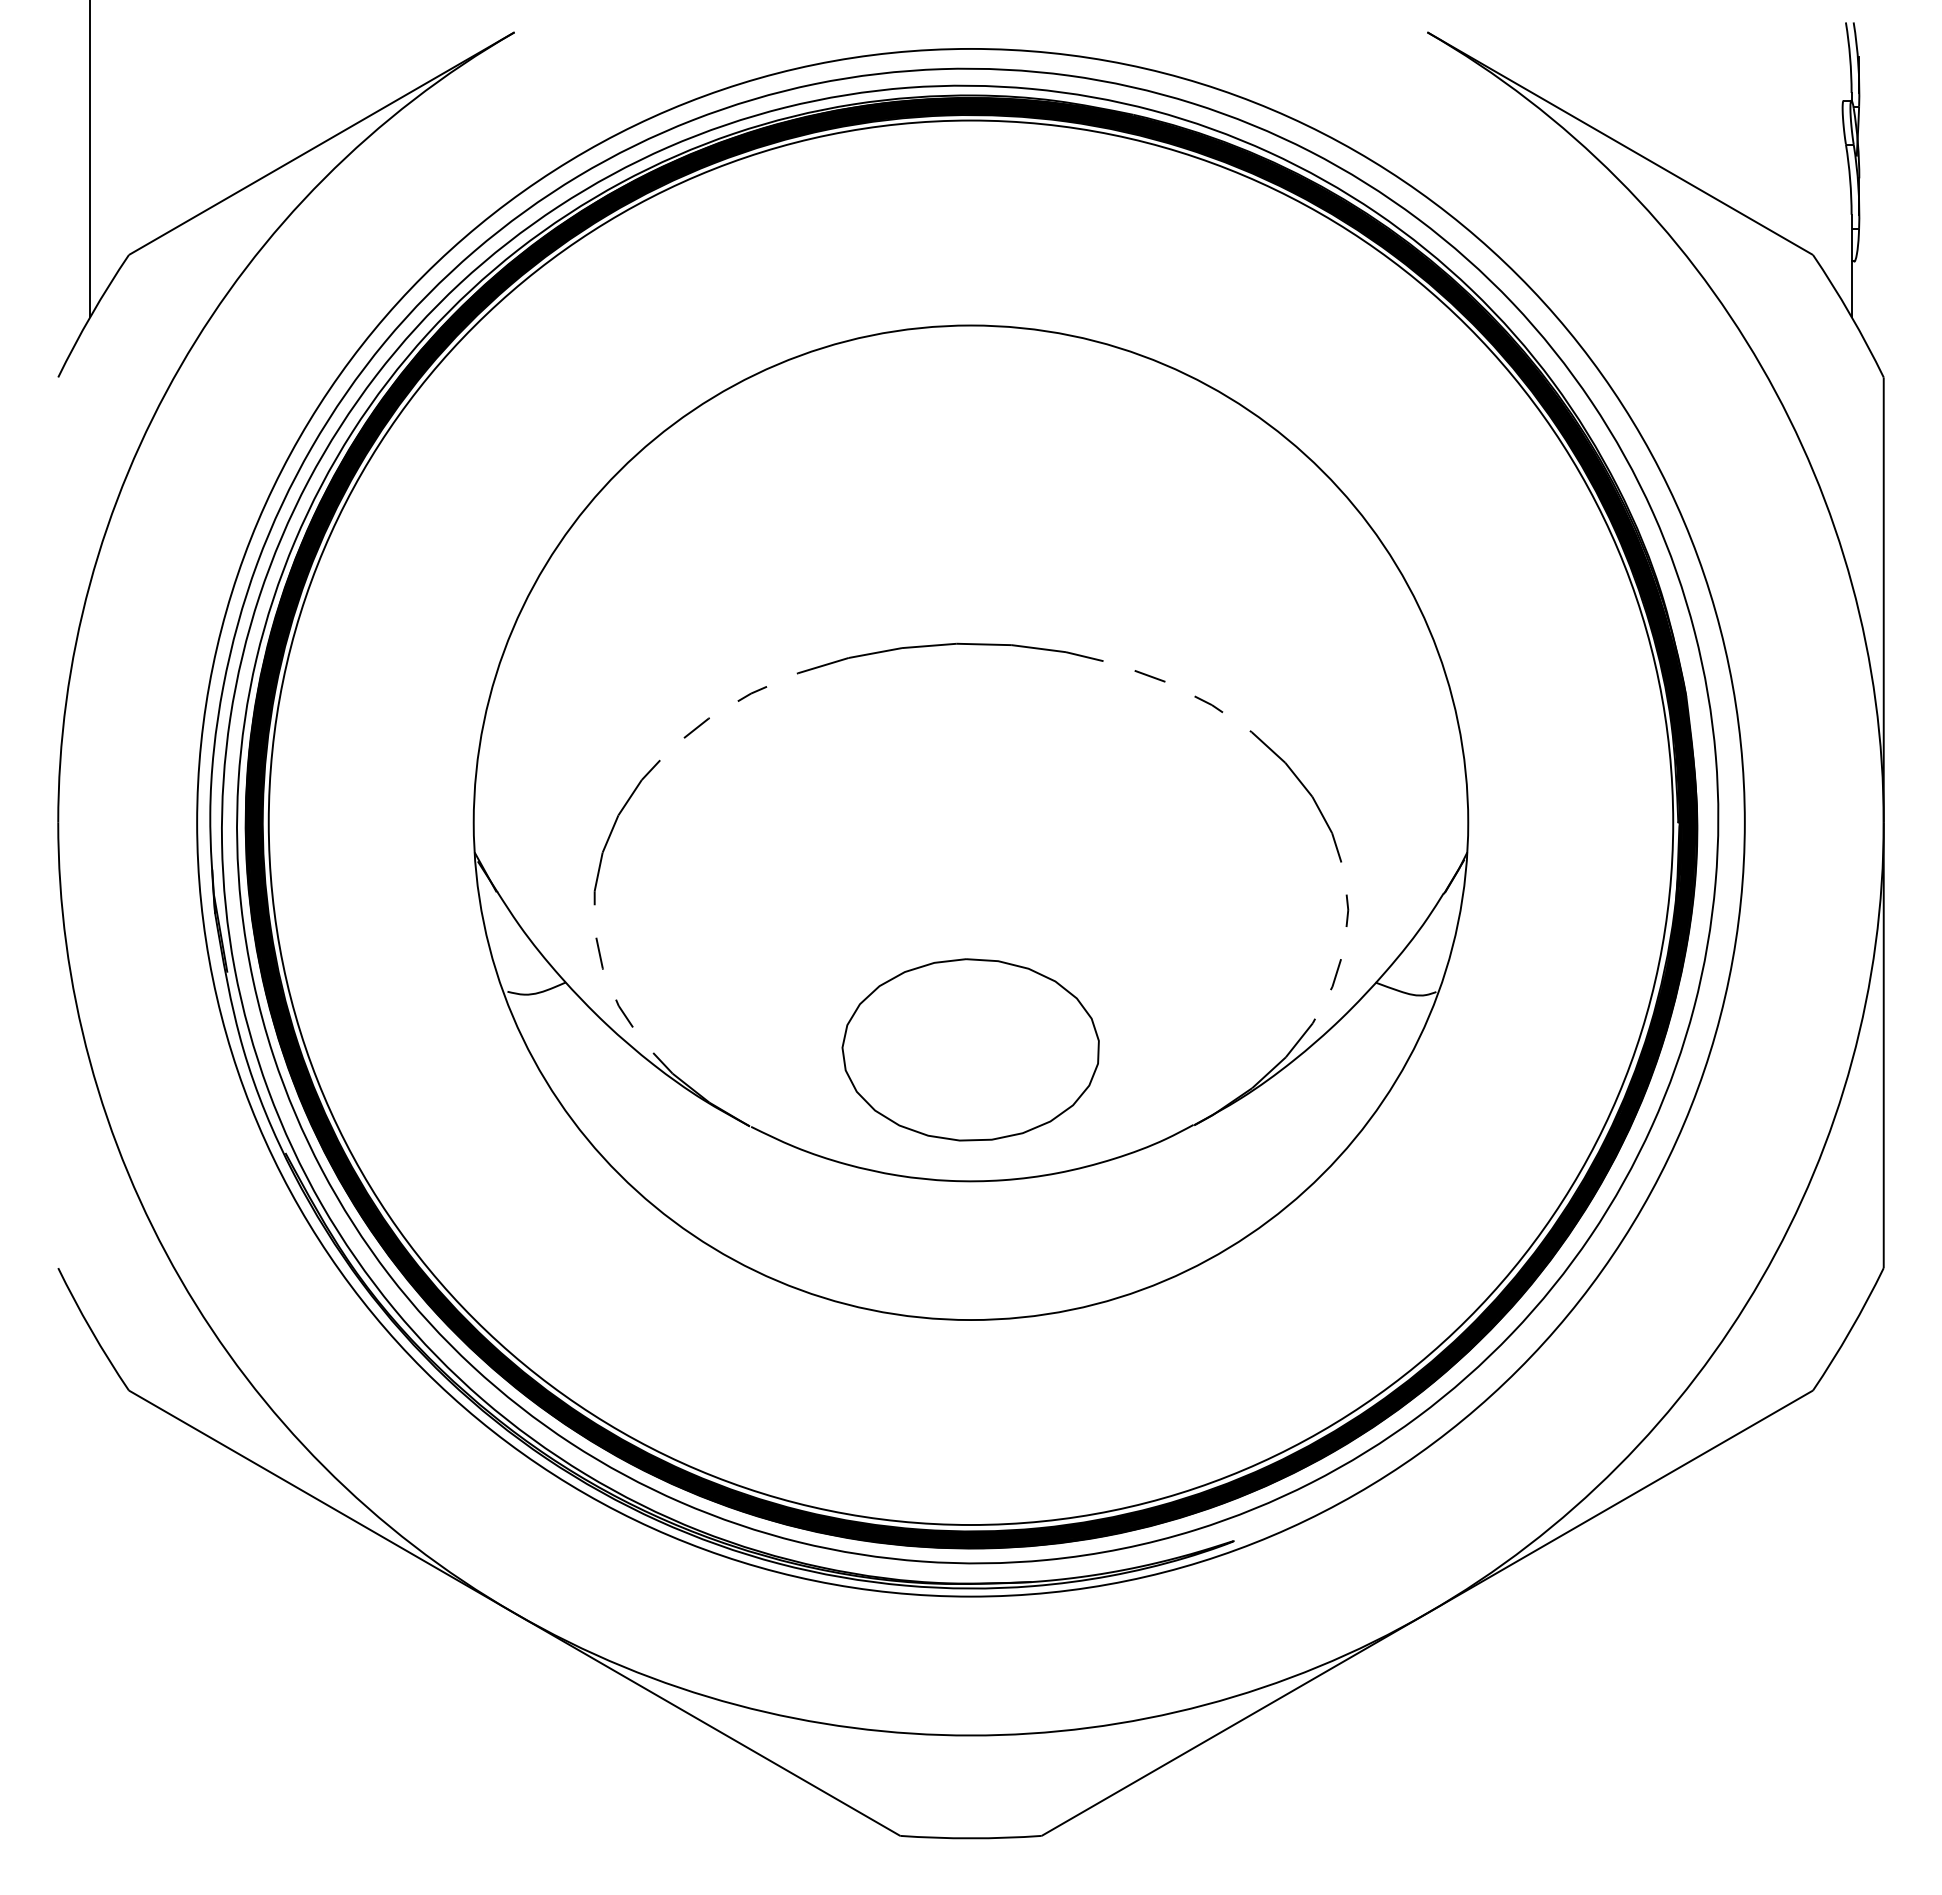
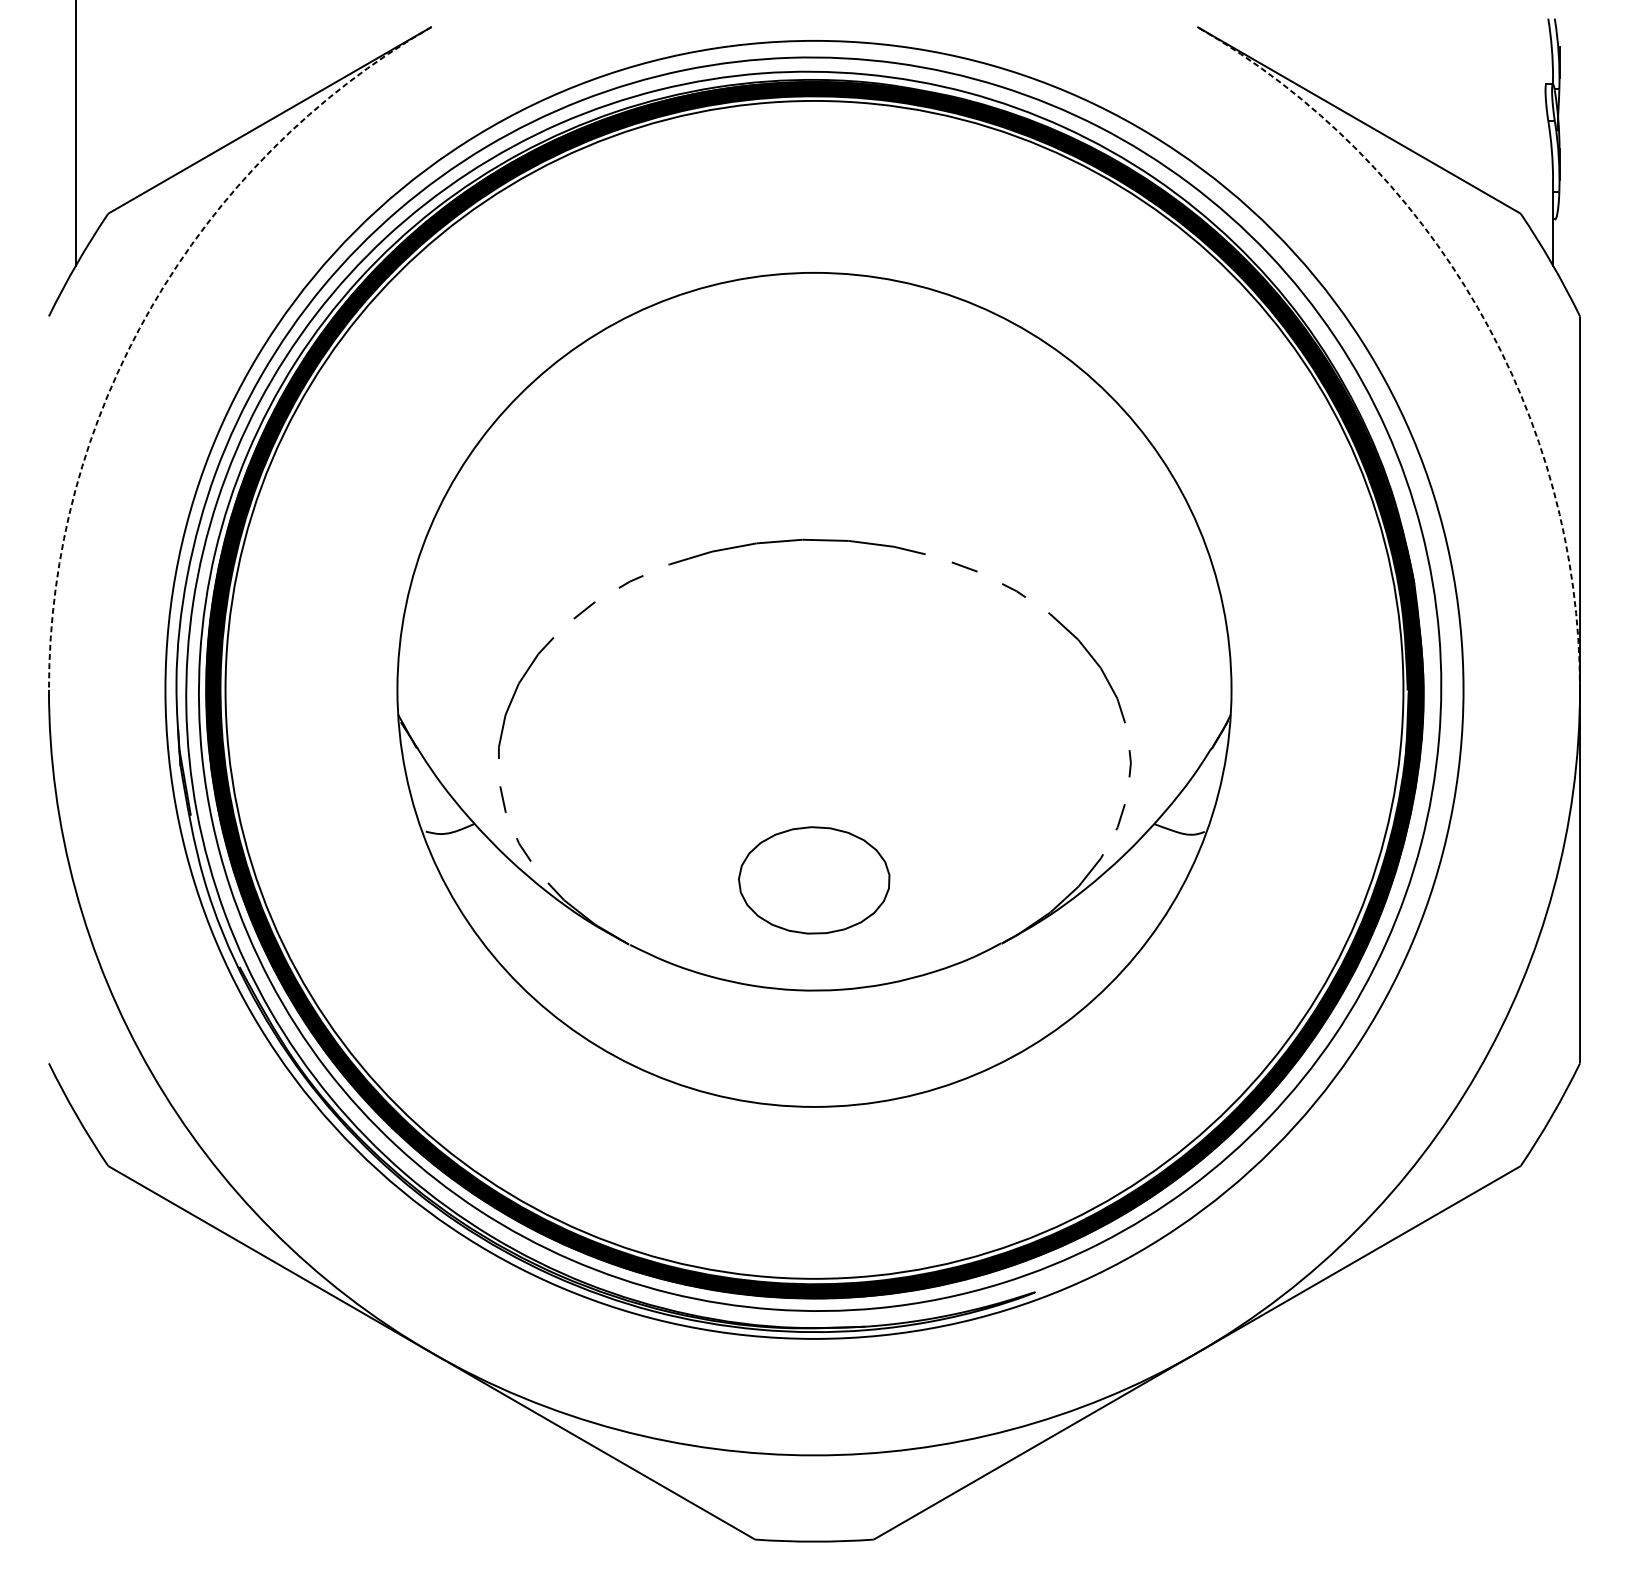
arc: (180, 366) -> (151, 307), solid -> dashed
arc: (1761, 366) -> (1477, 307), solid -> dashed
part: (970, 1049) -> (814, 880), size x0.7

